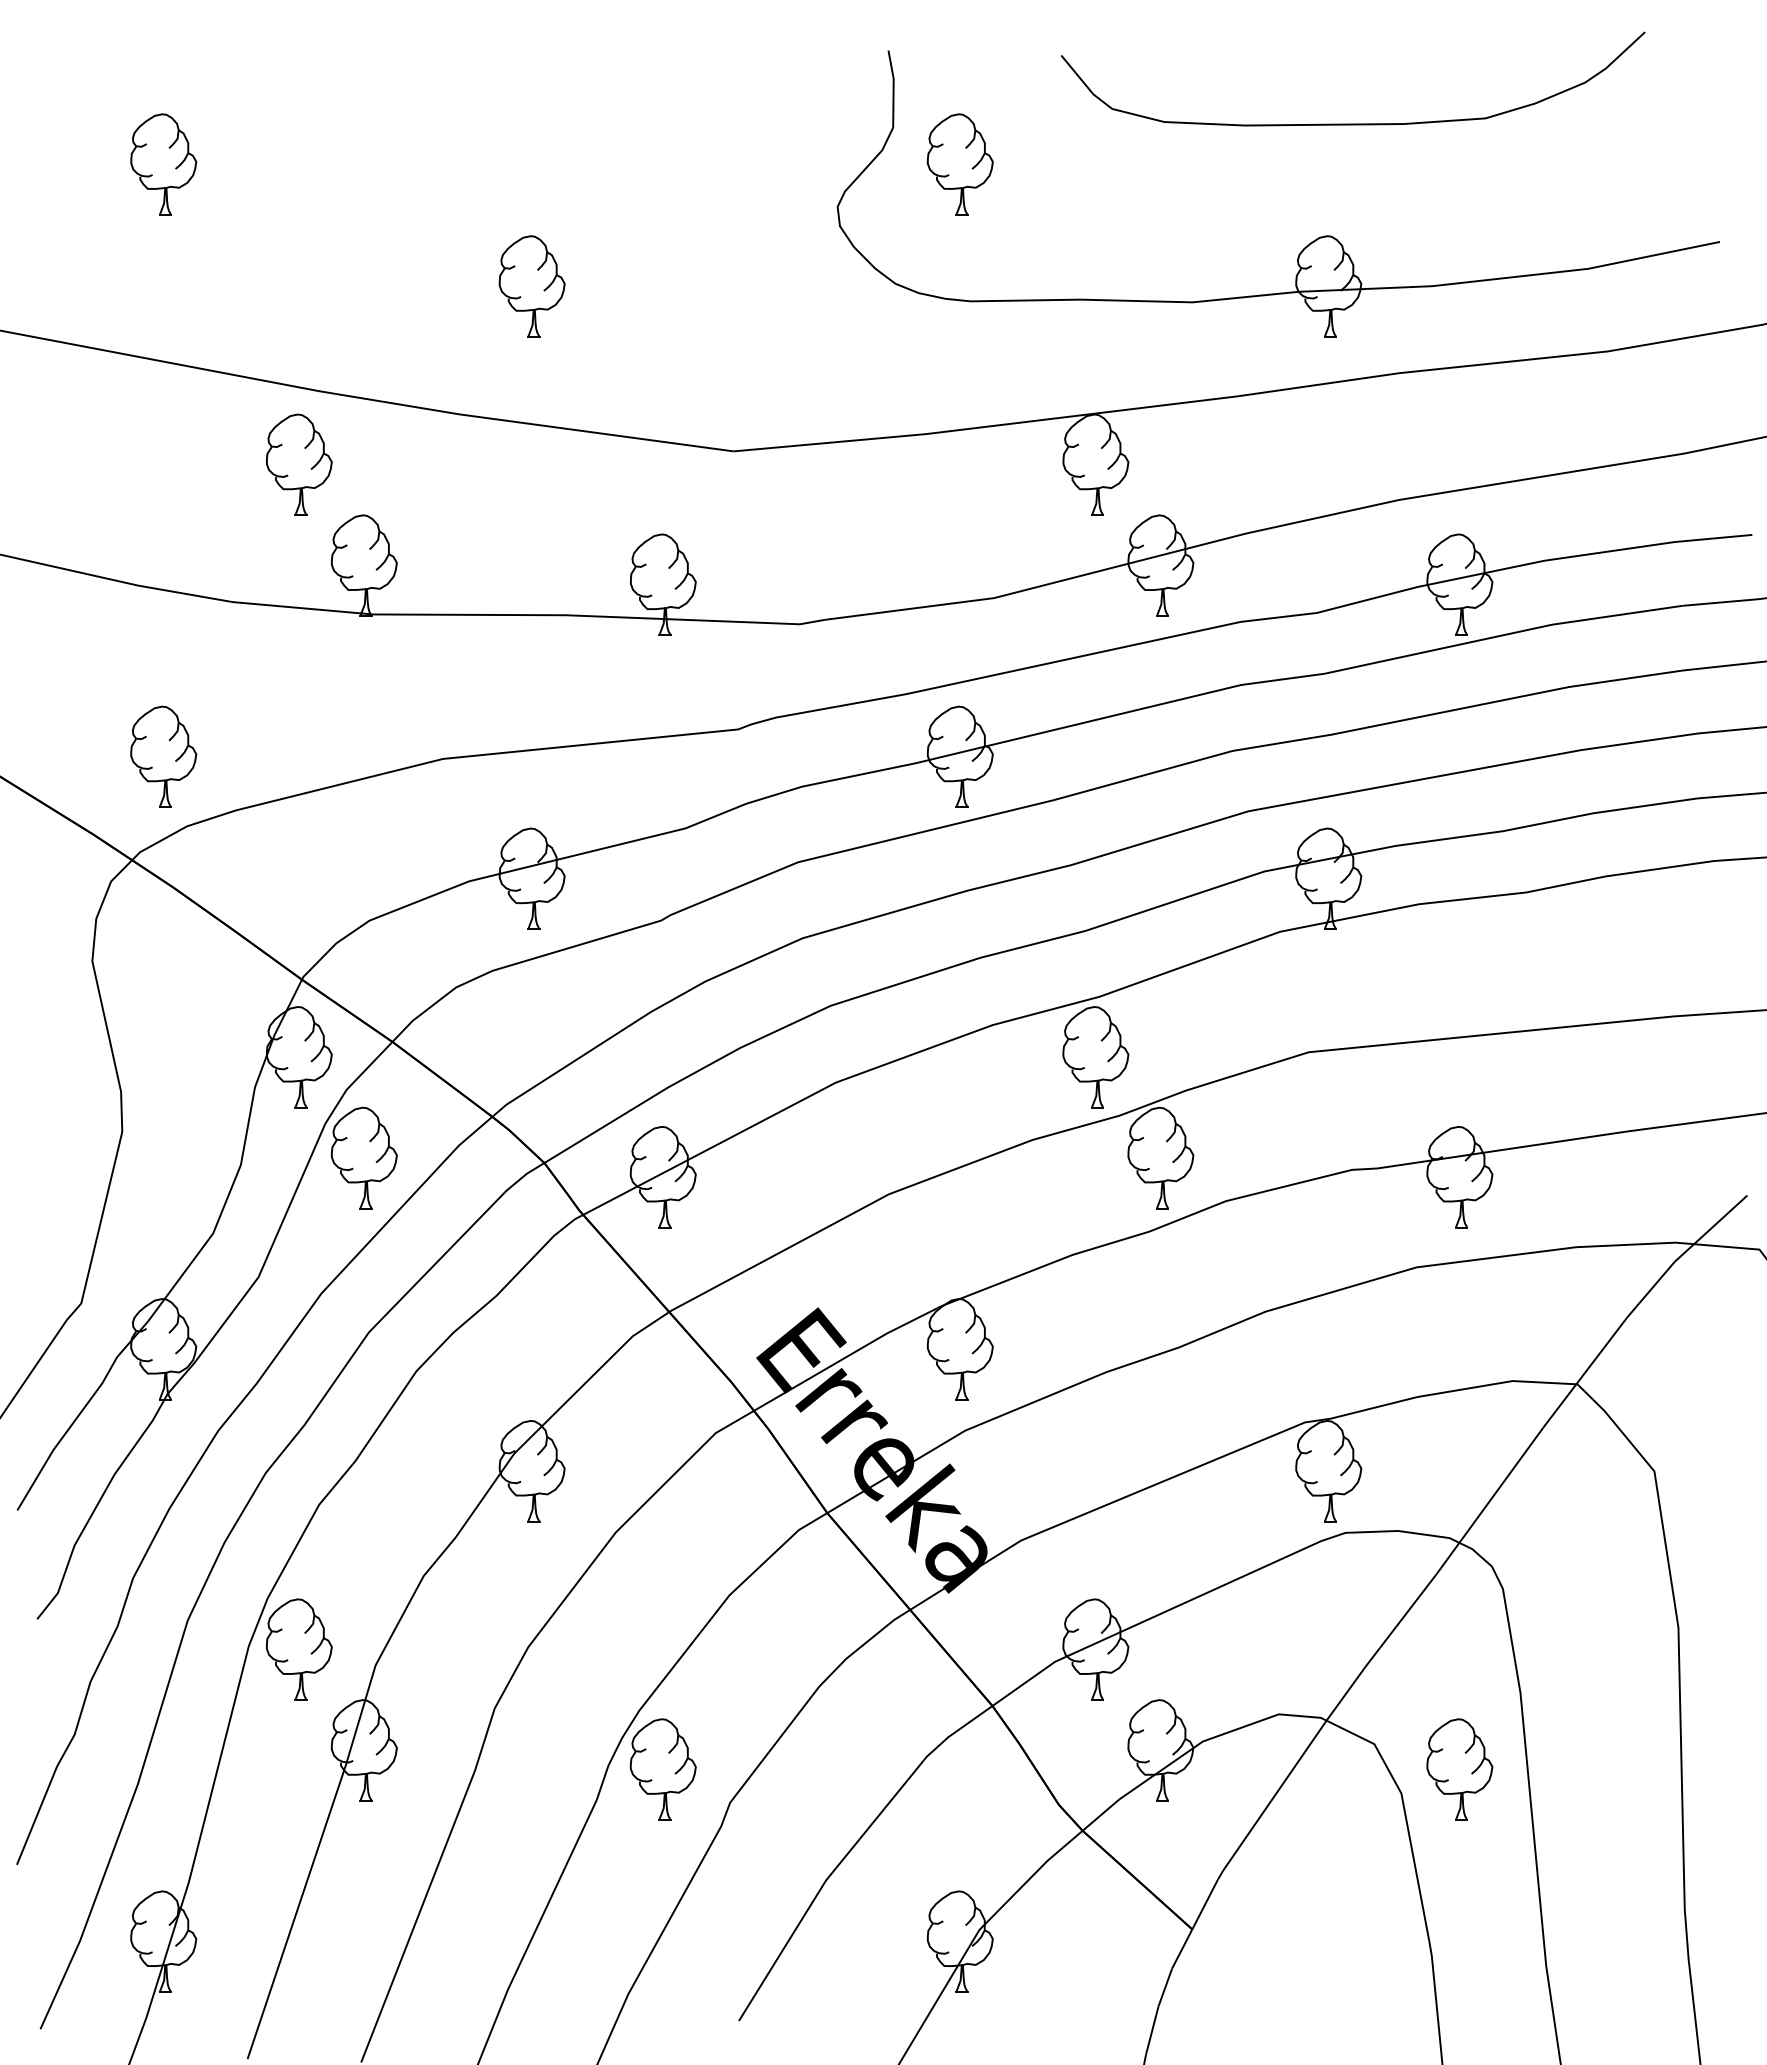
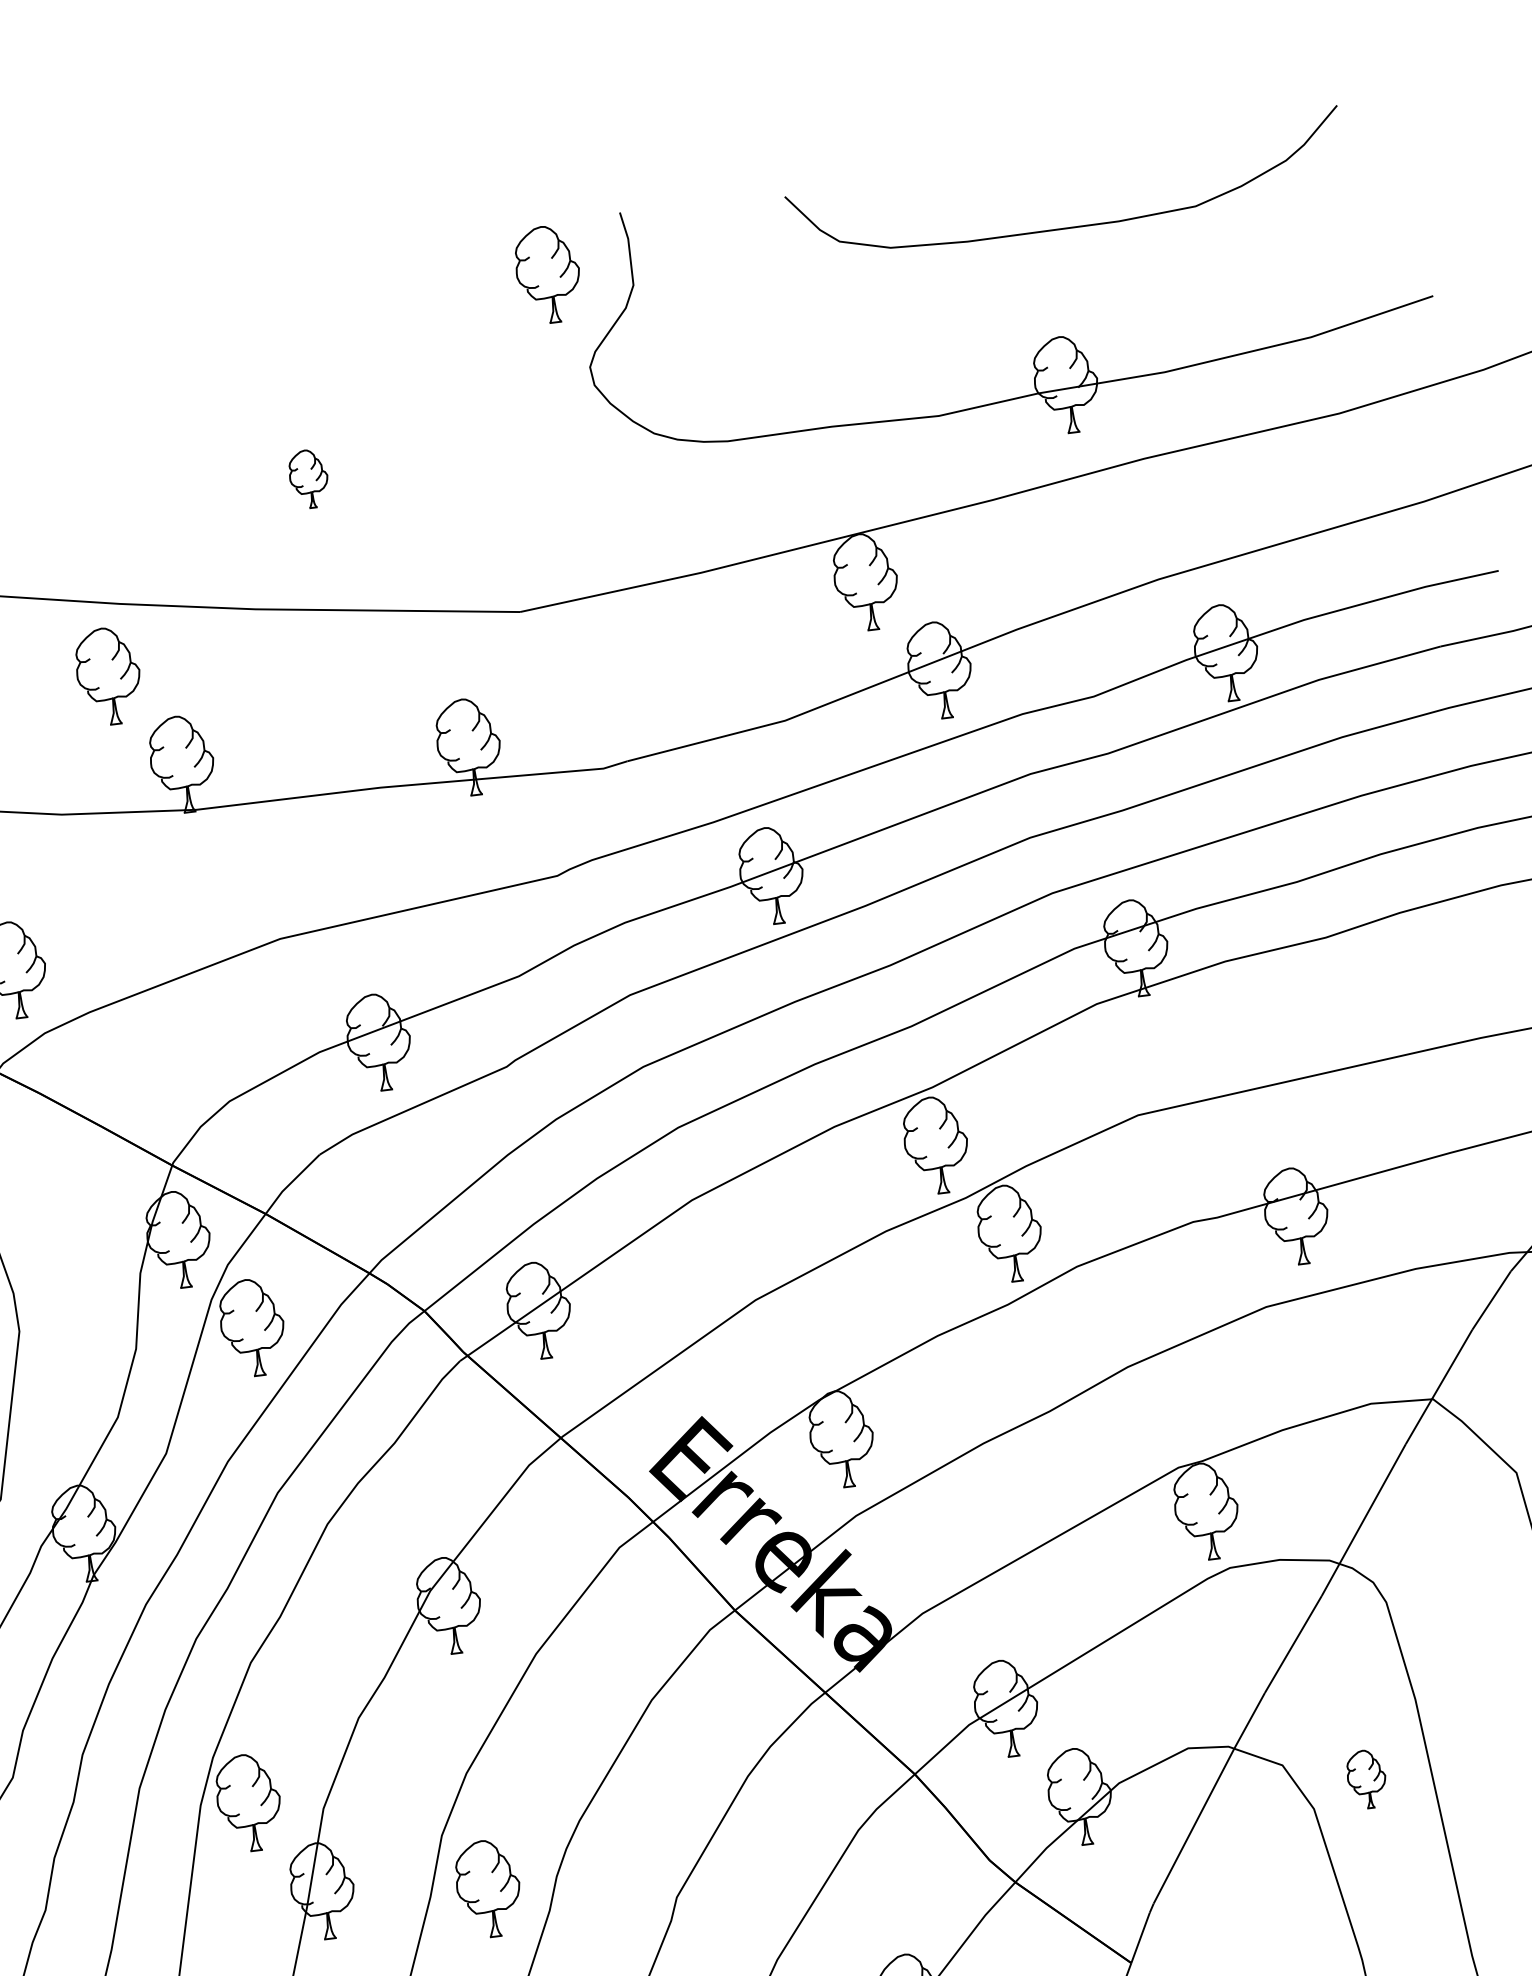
part: (960, 164) -> (548, 274), moved
part: (531, 286) -> (308, 479), size x0.6
part: (662, 1769) -> (487, 1888), moved
part: (1459, 1769) -> (1366, 1779), size x0.6

